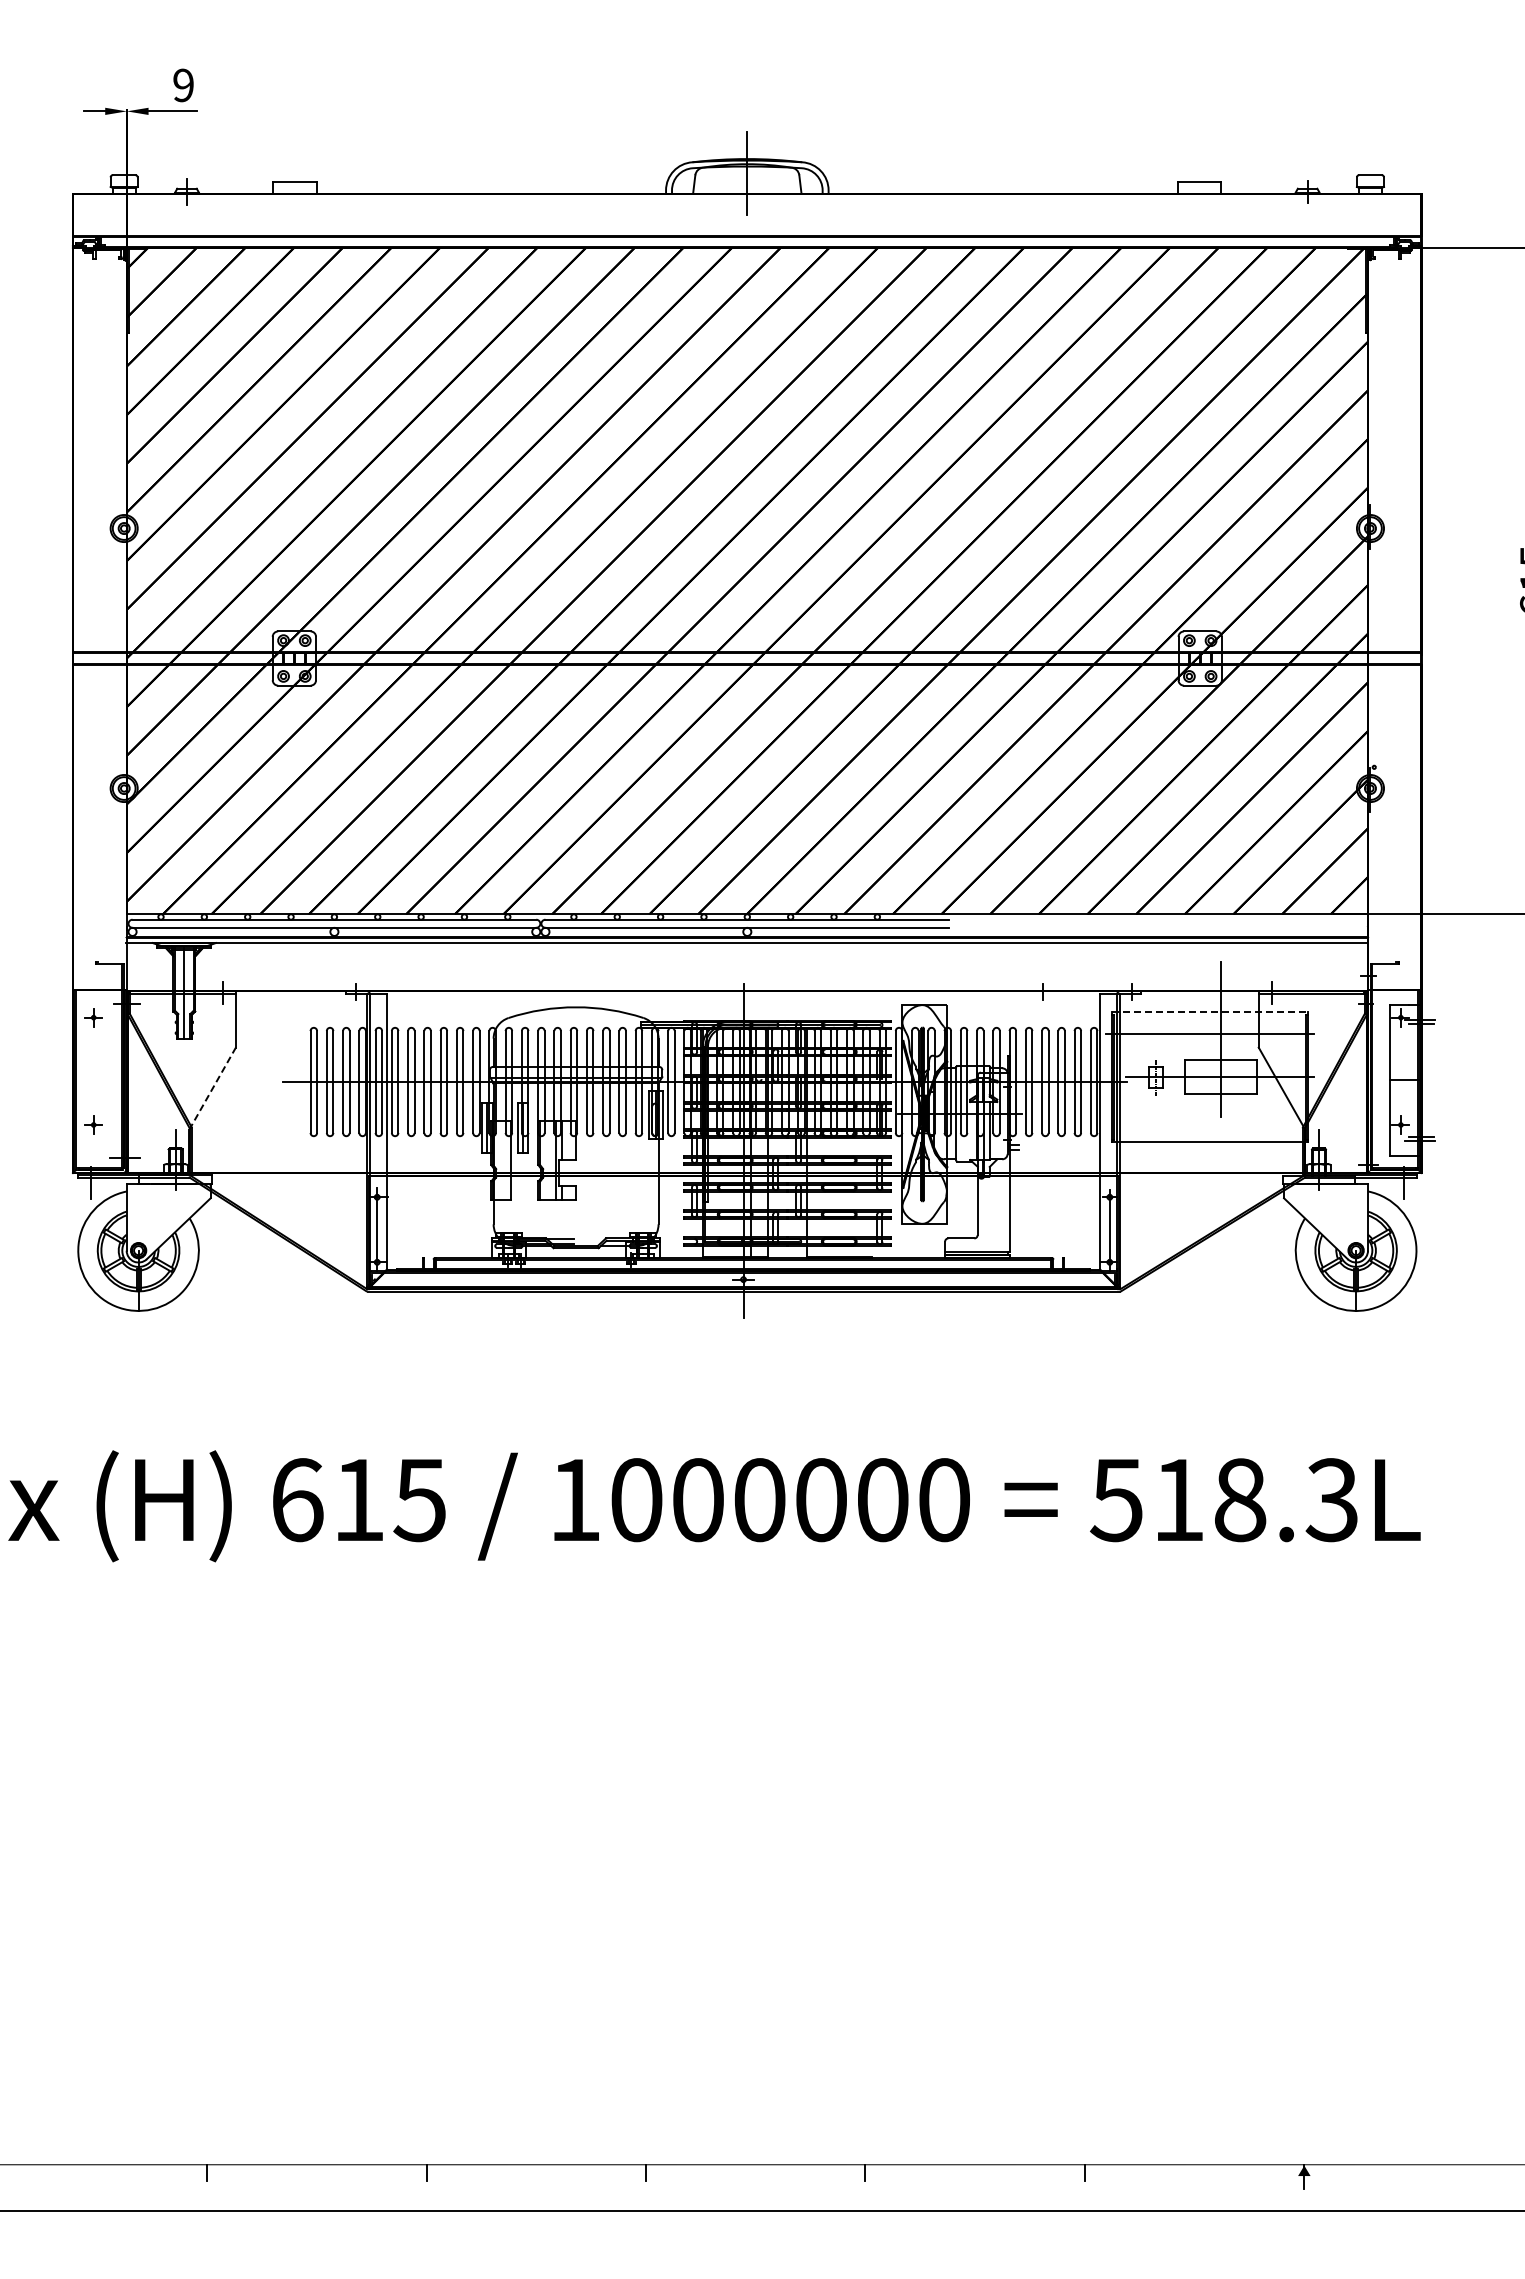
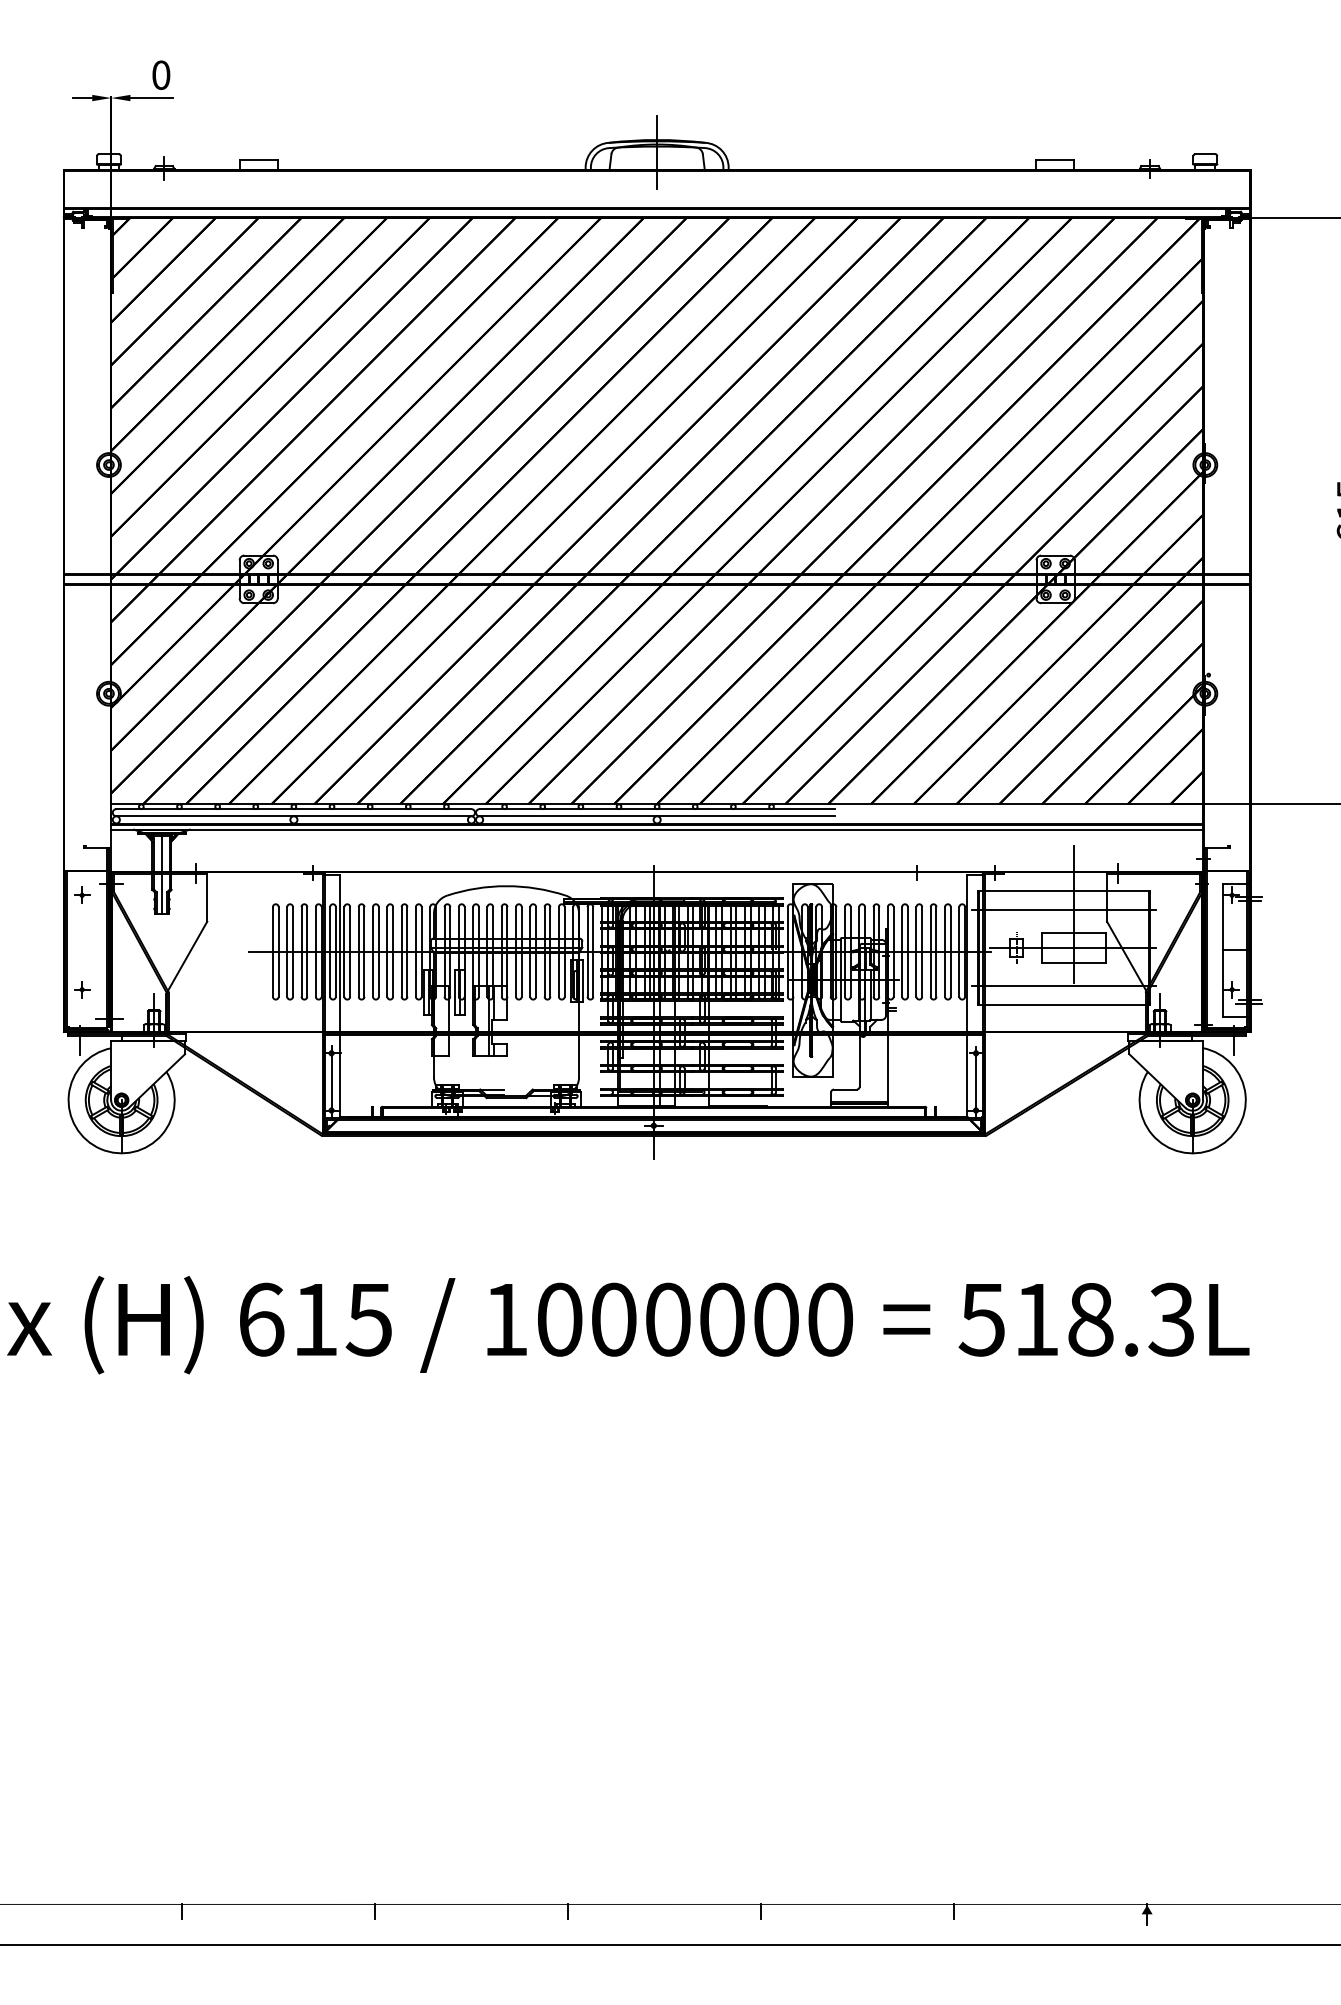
text: (183, 85) -> (161, 75), 9 -> 0
line: (1210, 1012) -> (1064, 890), dashed -> solid
line: (212, 1088) -> (186, 957), dashed -> solid
line: (1209, 1120) -> (1063, 985), added

